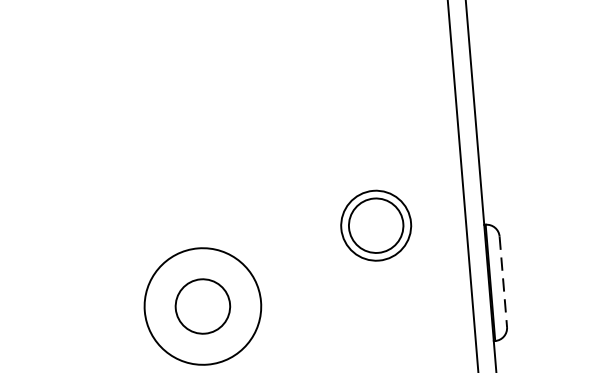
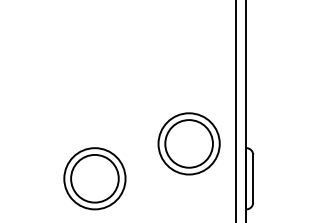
part: (375, 224) -> (188, 143), size x1.67
line: (503, 281) -> (253, 178), dashed -> solid
circle: (202, 306) -> (94, 178), size x1.67

